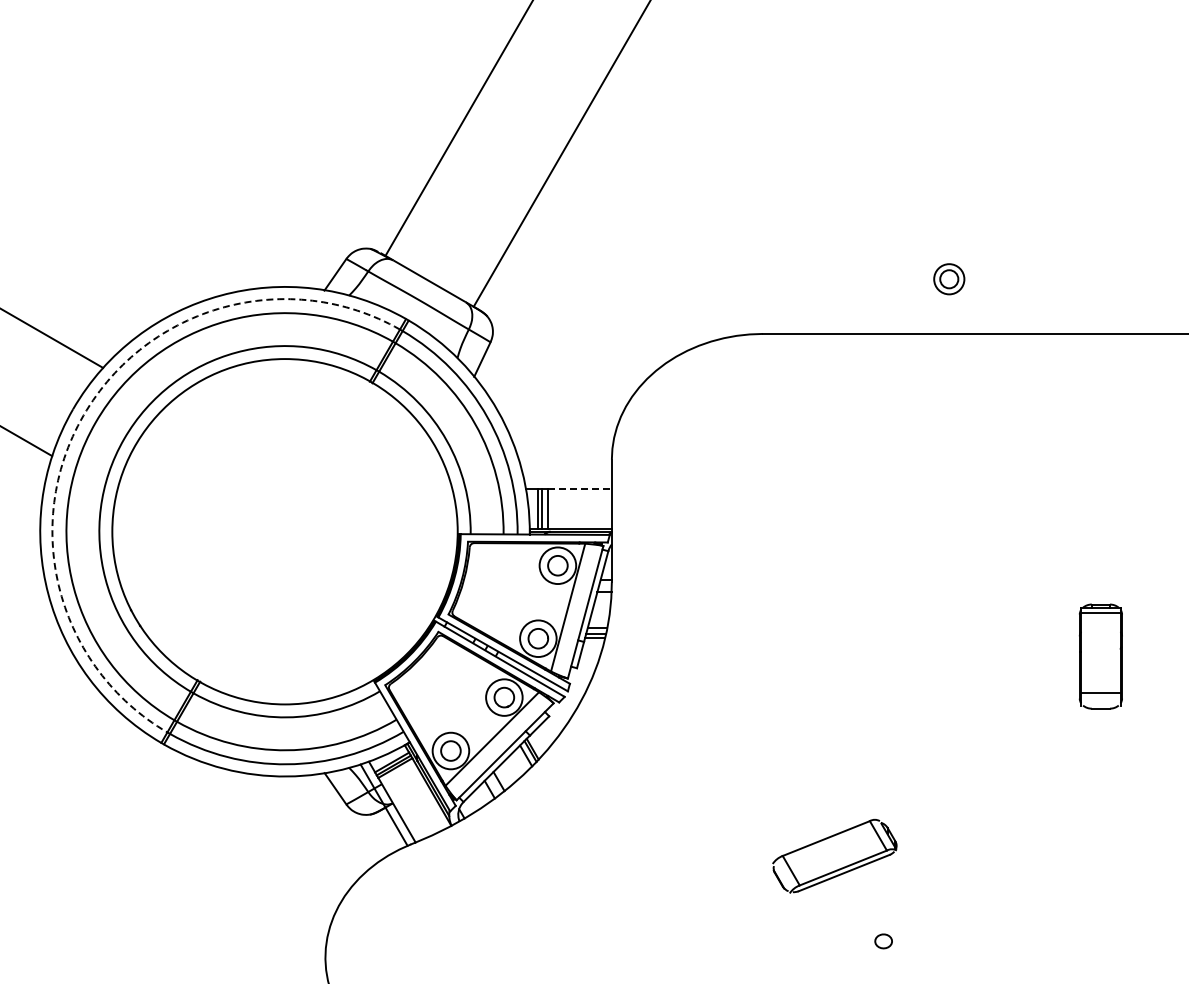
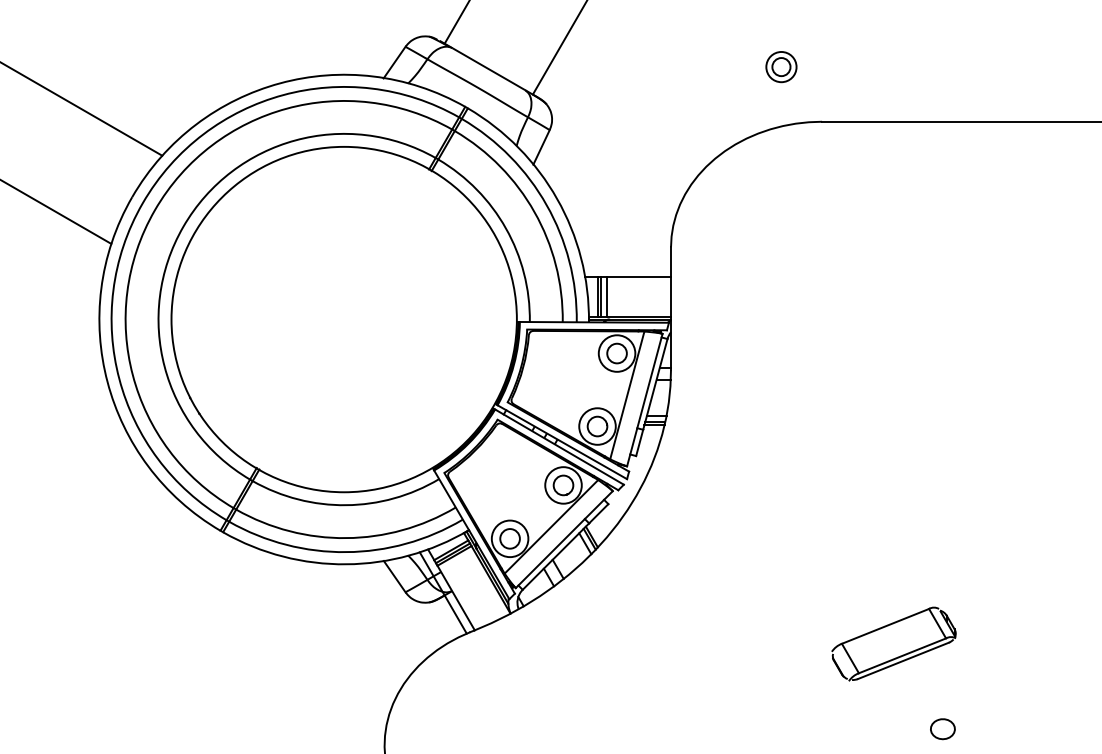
part: (949, 279) -> (781, 67), moved
arc: (83, 415) -> (142, 203), dashed -> solid
line: (579, 489) -> (638, 277), dashed -> solid
part: (883, 941) -> (942, 729), size x1.43

